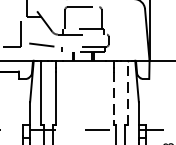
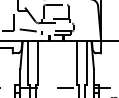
line: (127, 92) -> (86, 62), dashed -> solid
line: (113, 99) -> (76, 67), dashed -> solid

